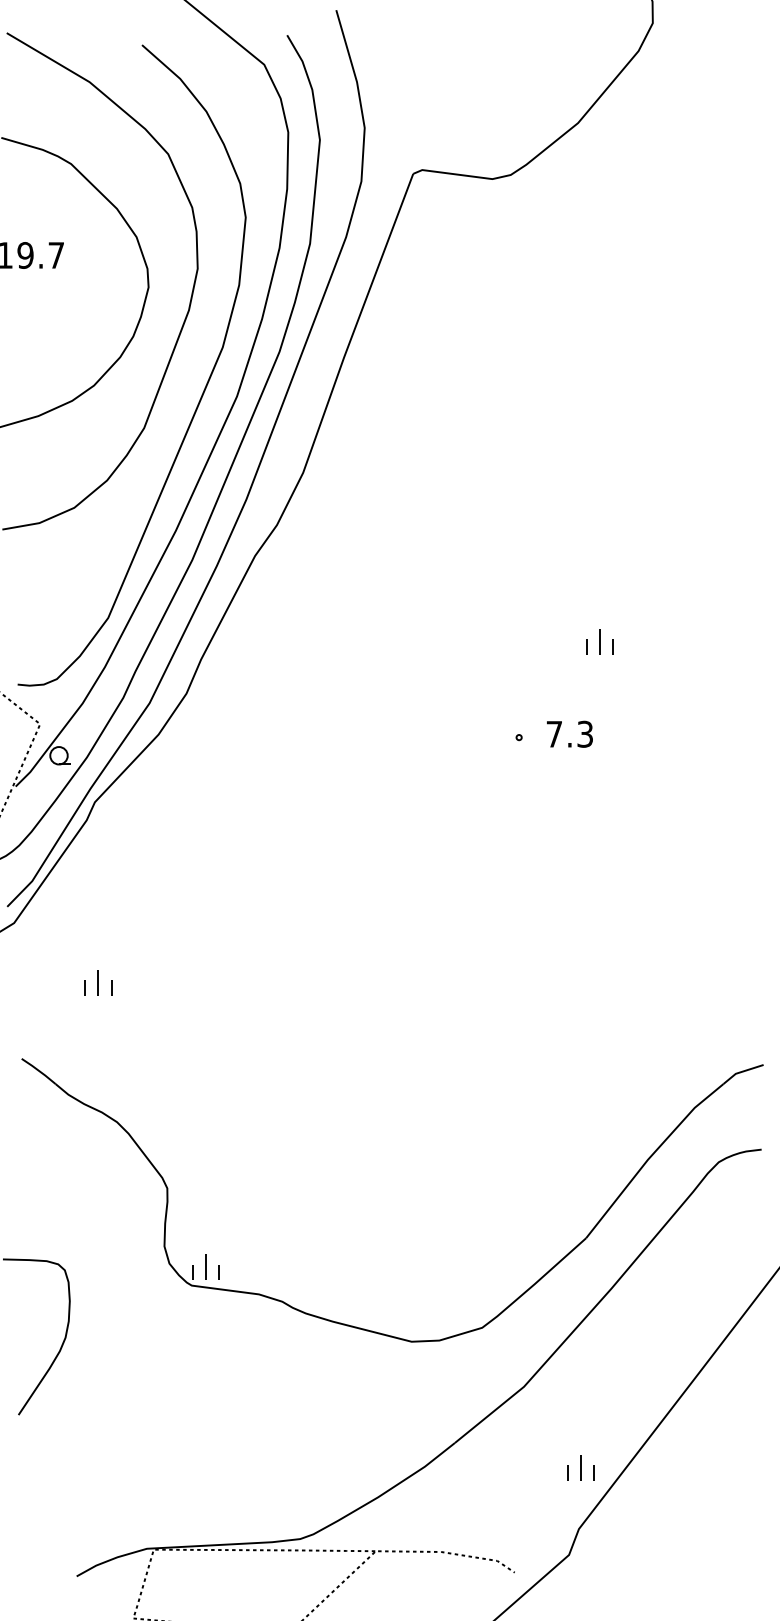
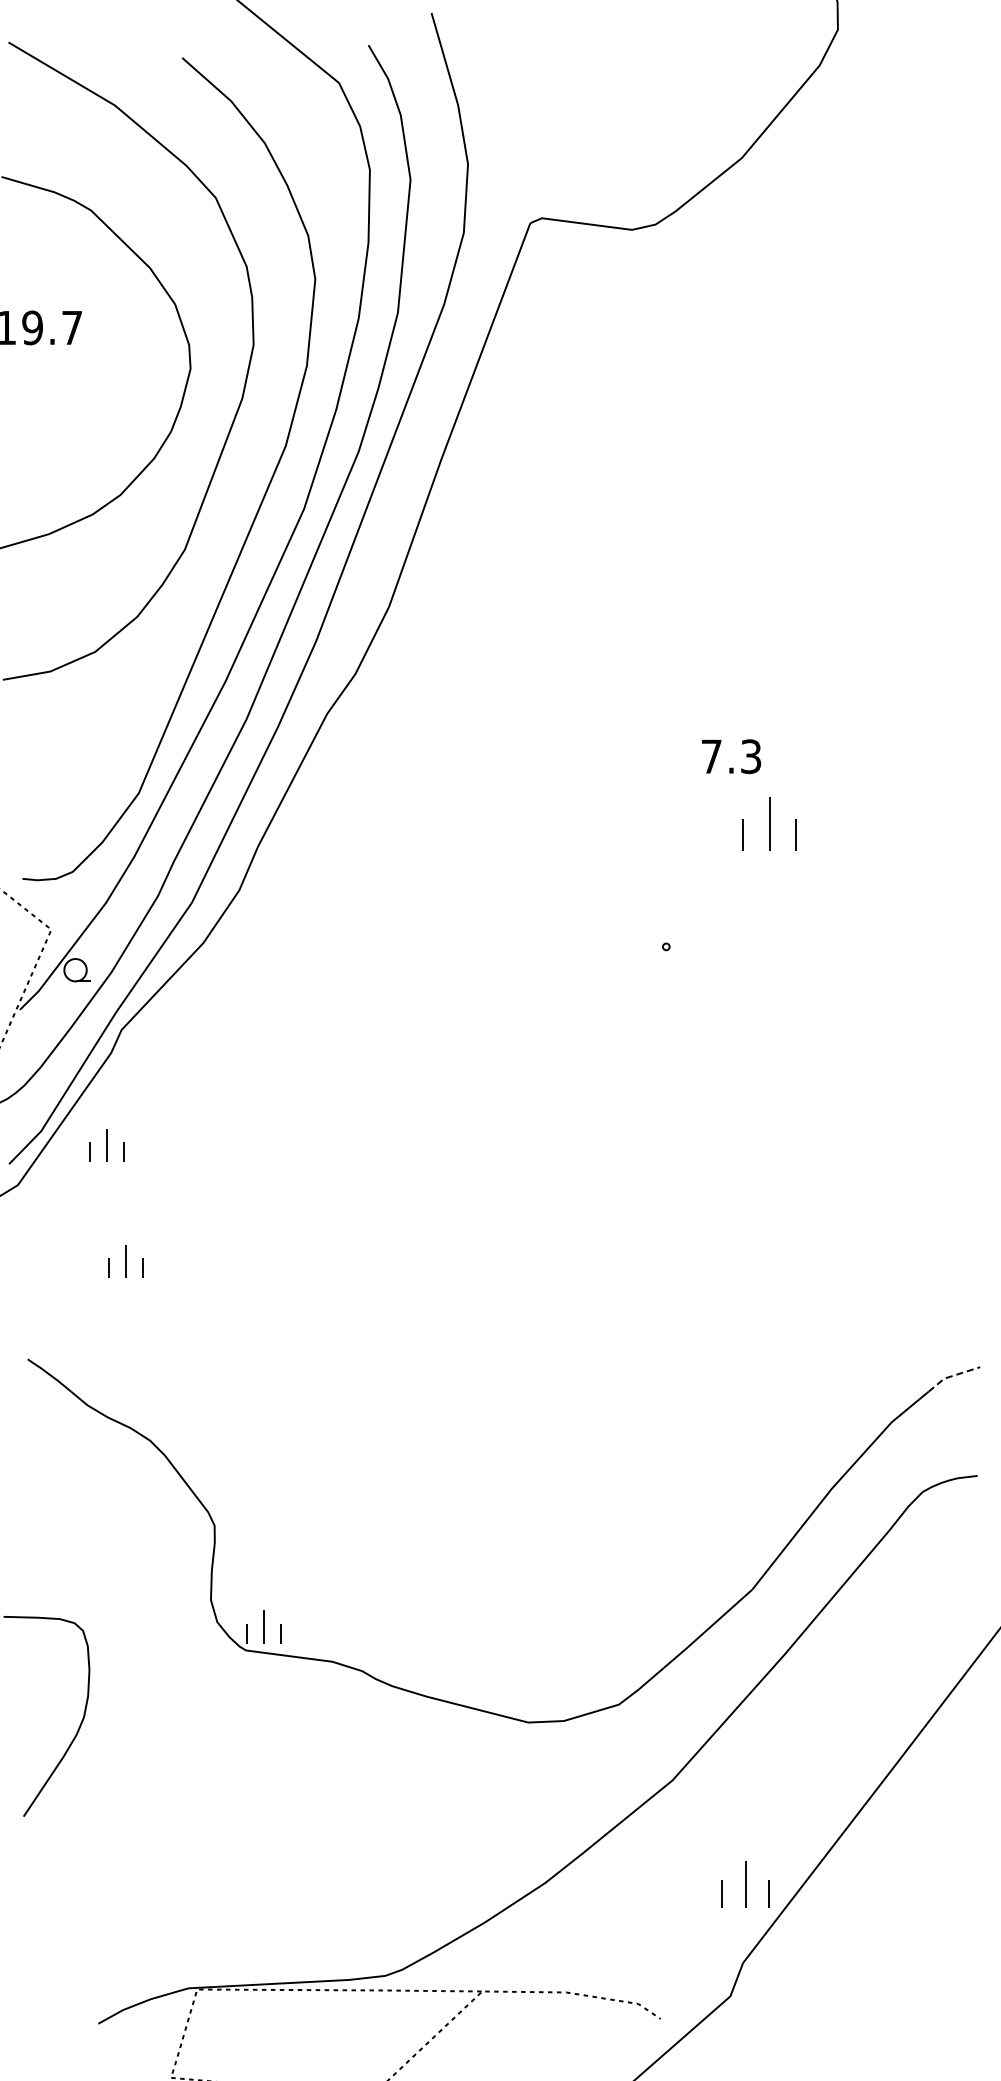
part: (599, 641) -> (769, 823), size x1.6
text: (569, 734) -> (731, 756), moved
part: (83, 892) -> (106, 1145), added
line: (741, 1072) -> (951, 1376), solid -> dashed
part: (580, 1467) -> (745, 1884), size x1.4

